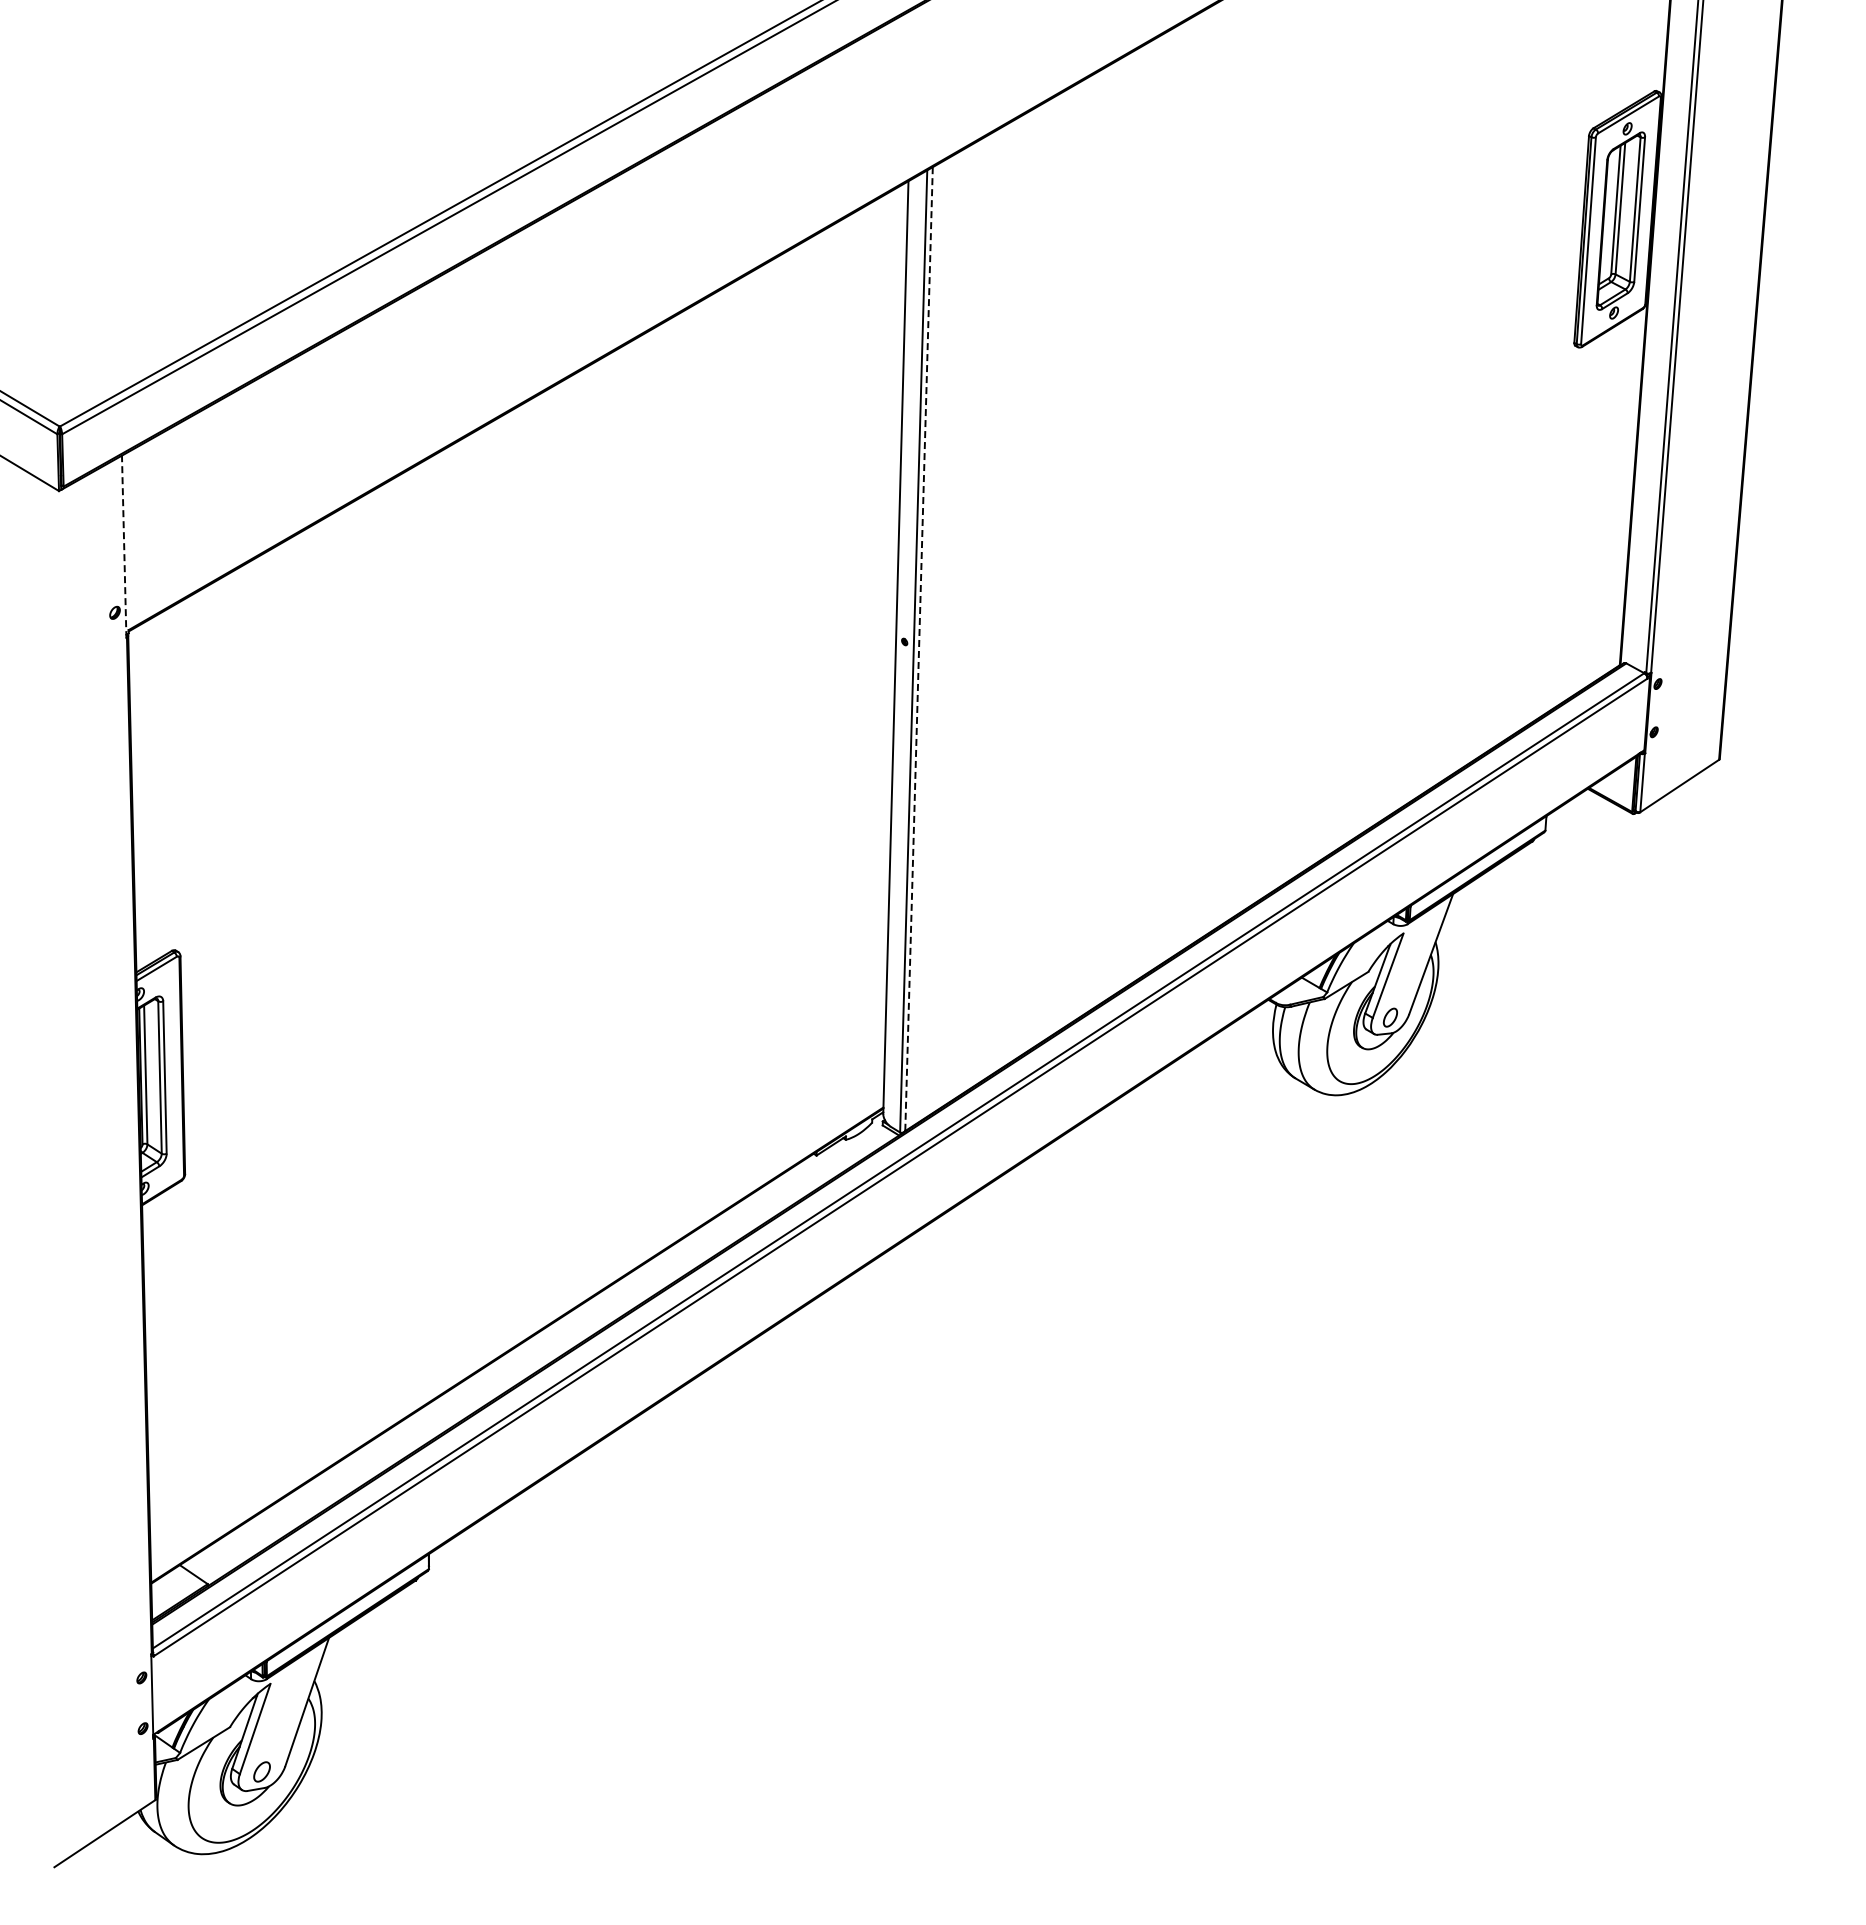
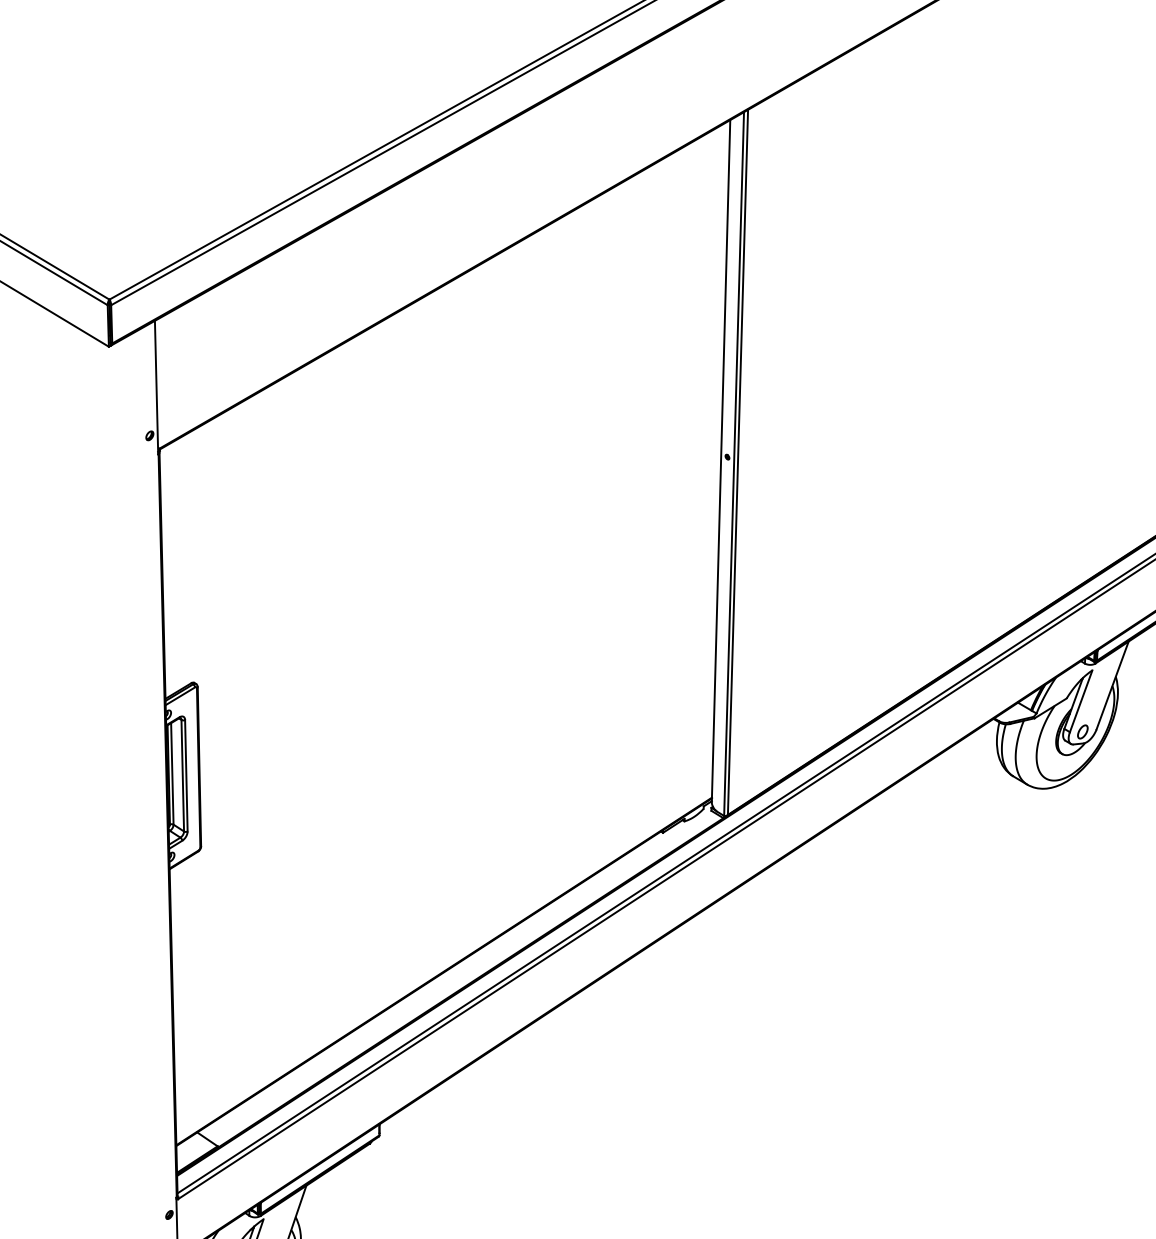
line: (124, 546) -> (156, 387), dashed -> solid
line: (919, 649) -> (738, 462), dashed -> solid

